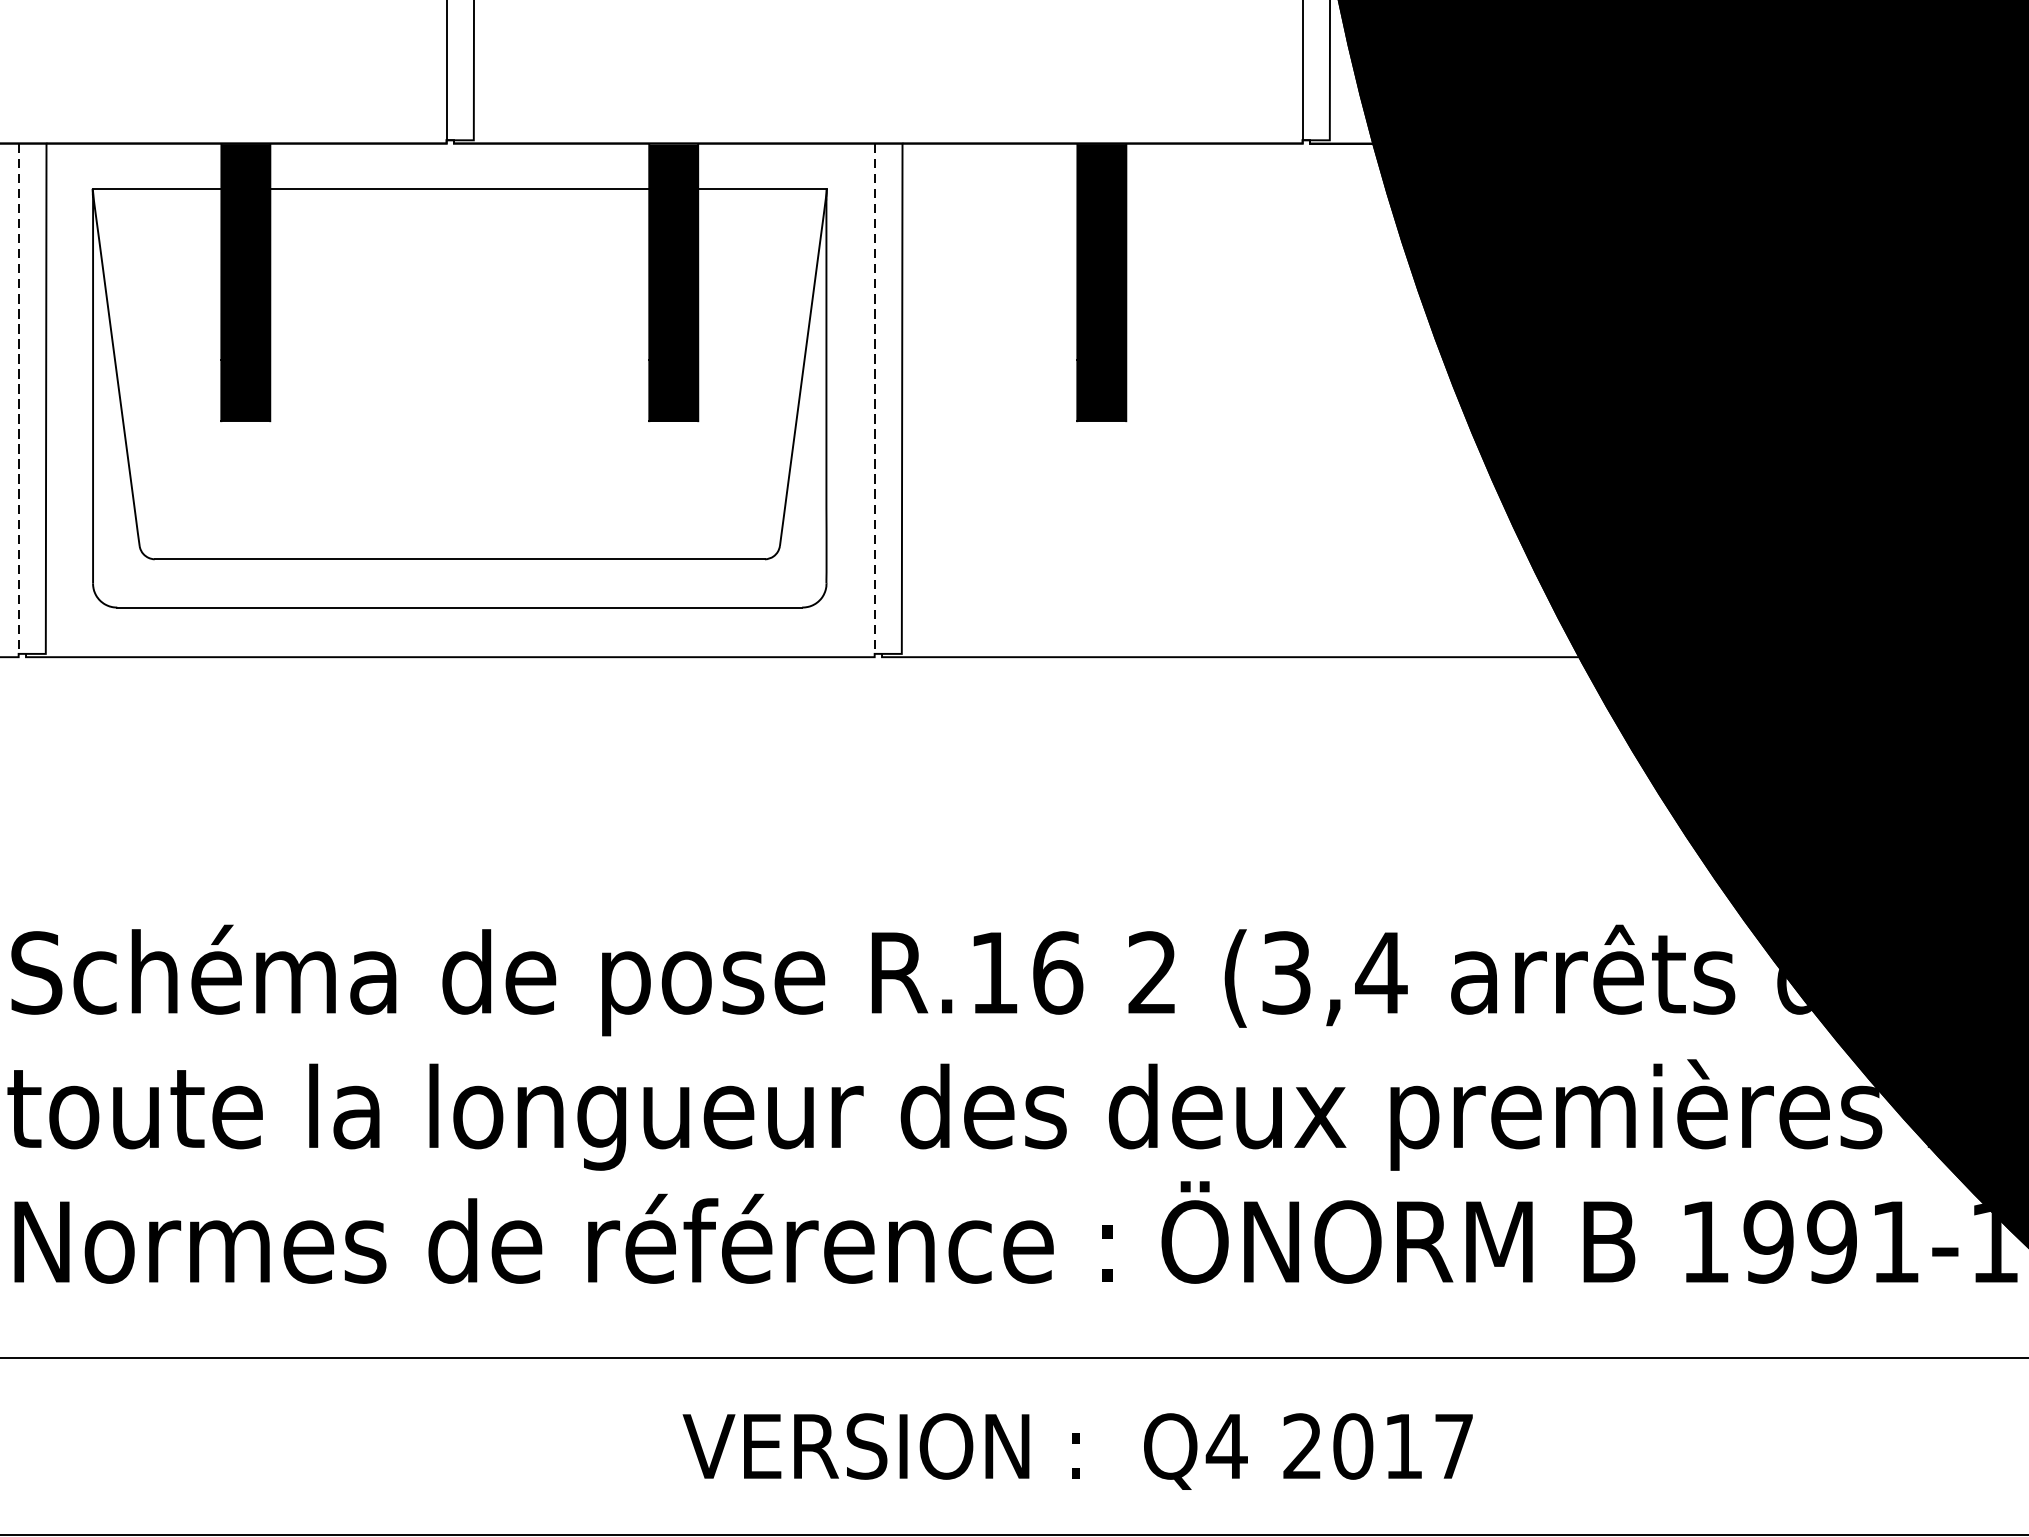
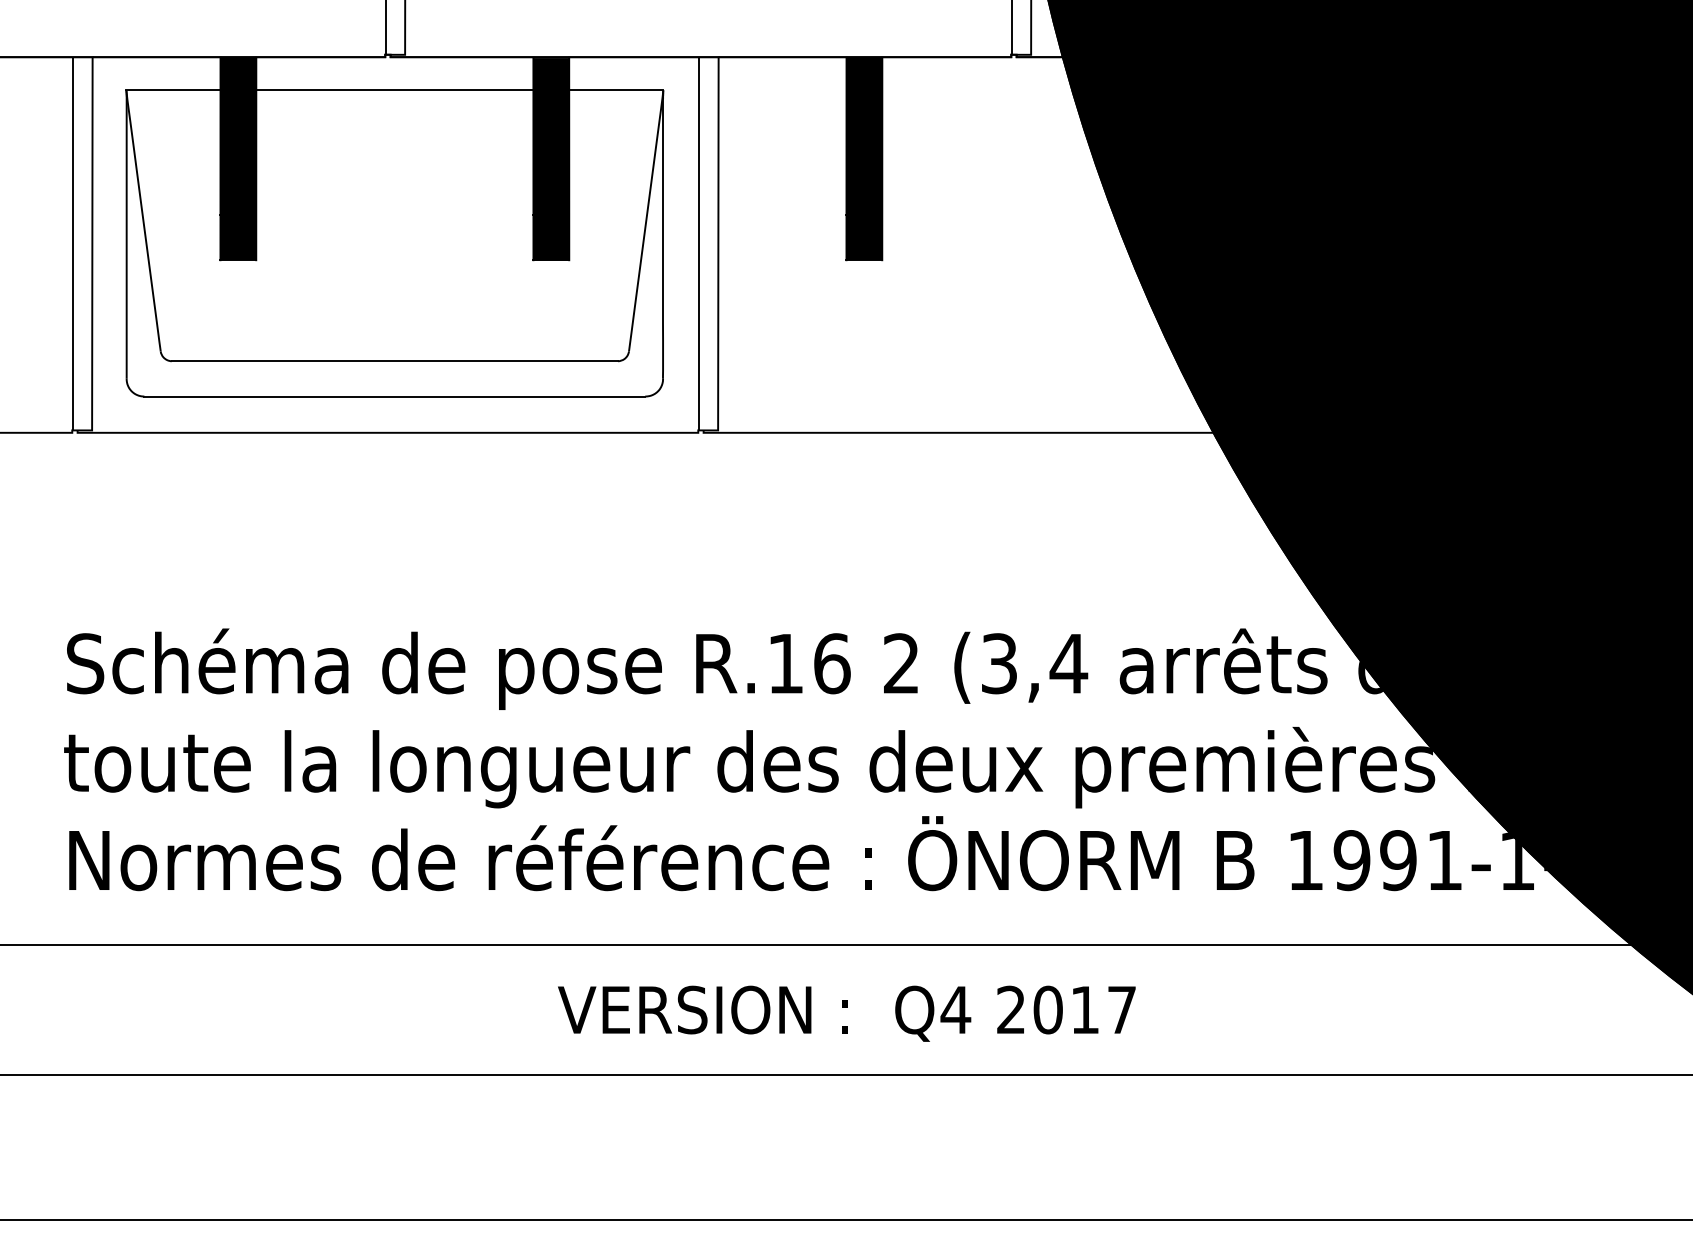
line: (18, 398) -> (72, 243), dashed -> solid
line: (874, 398) -> (698, 243), dashed -> solid

